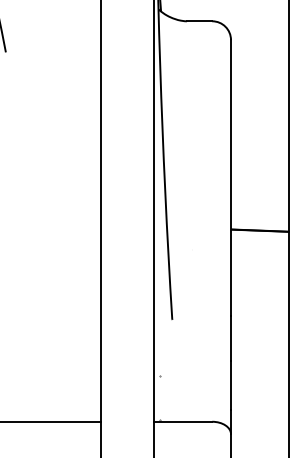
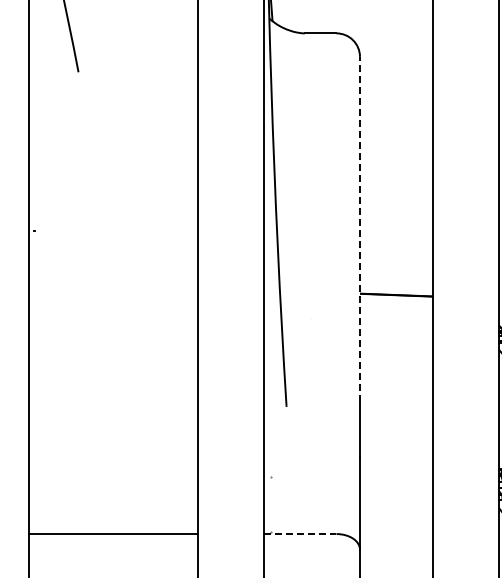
line: (230, 178) -> (359, 229), solid -> dashed
line: (183, 422) -> (300, 534), solid -> dashed

